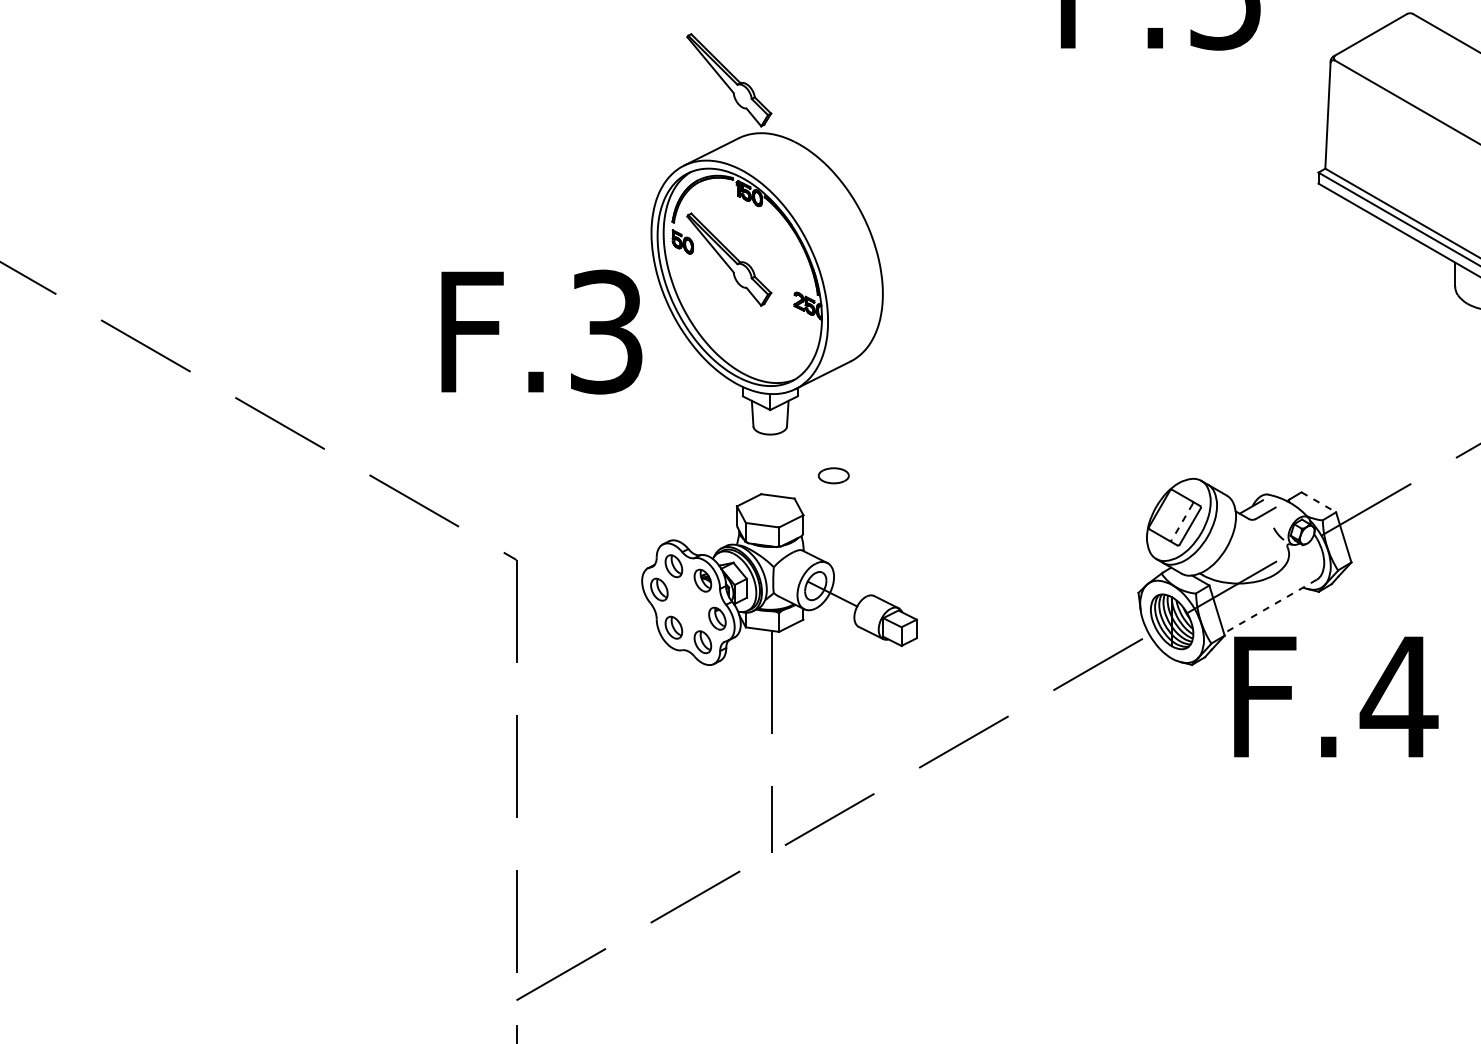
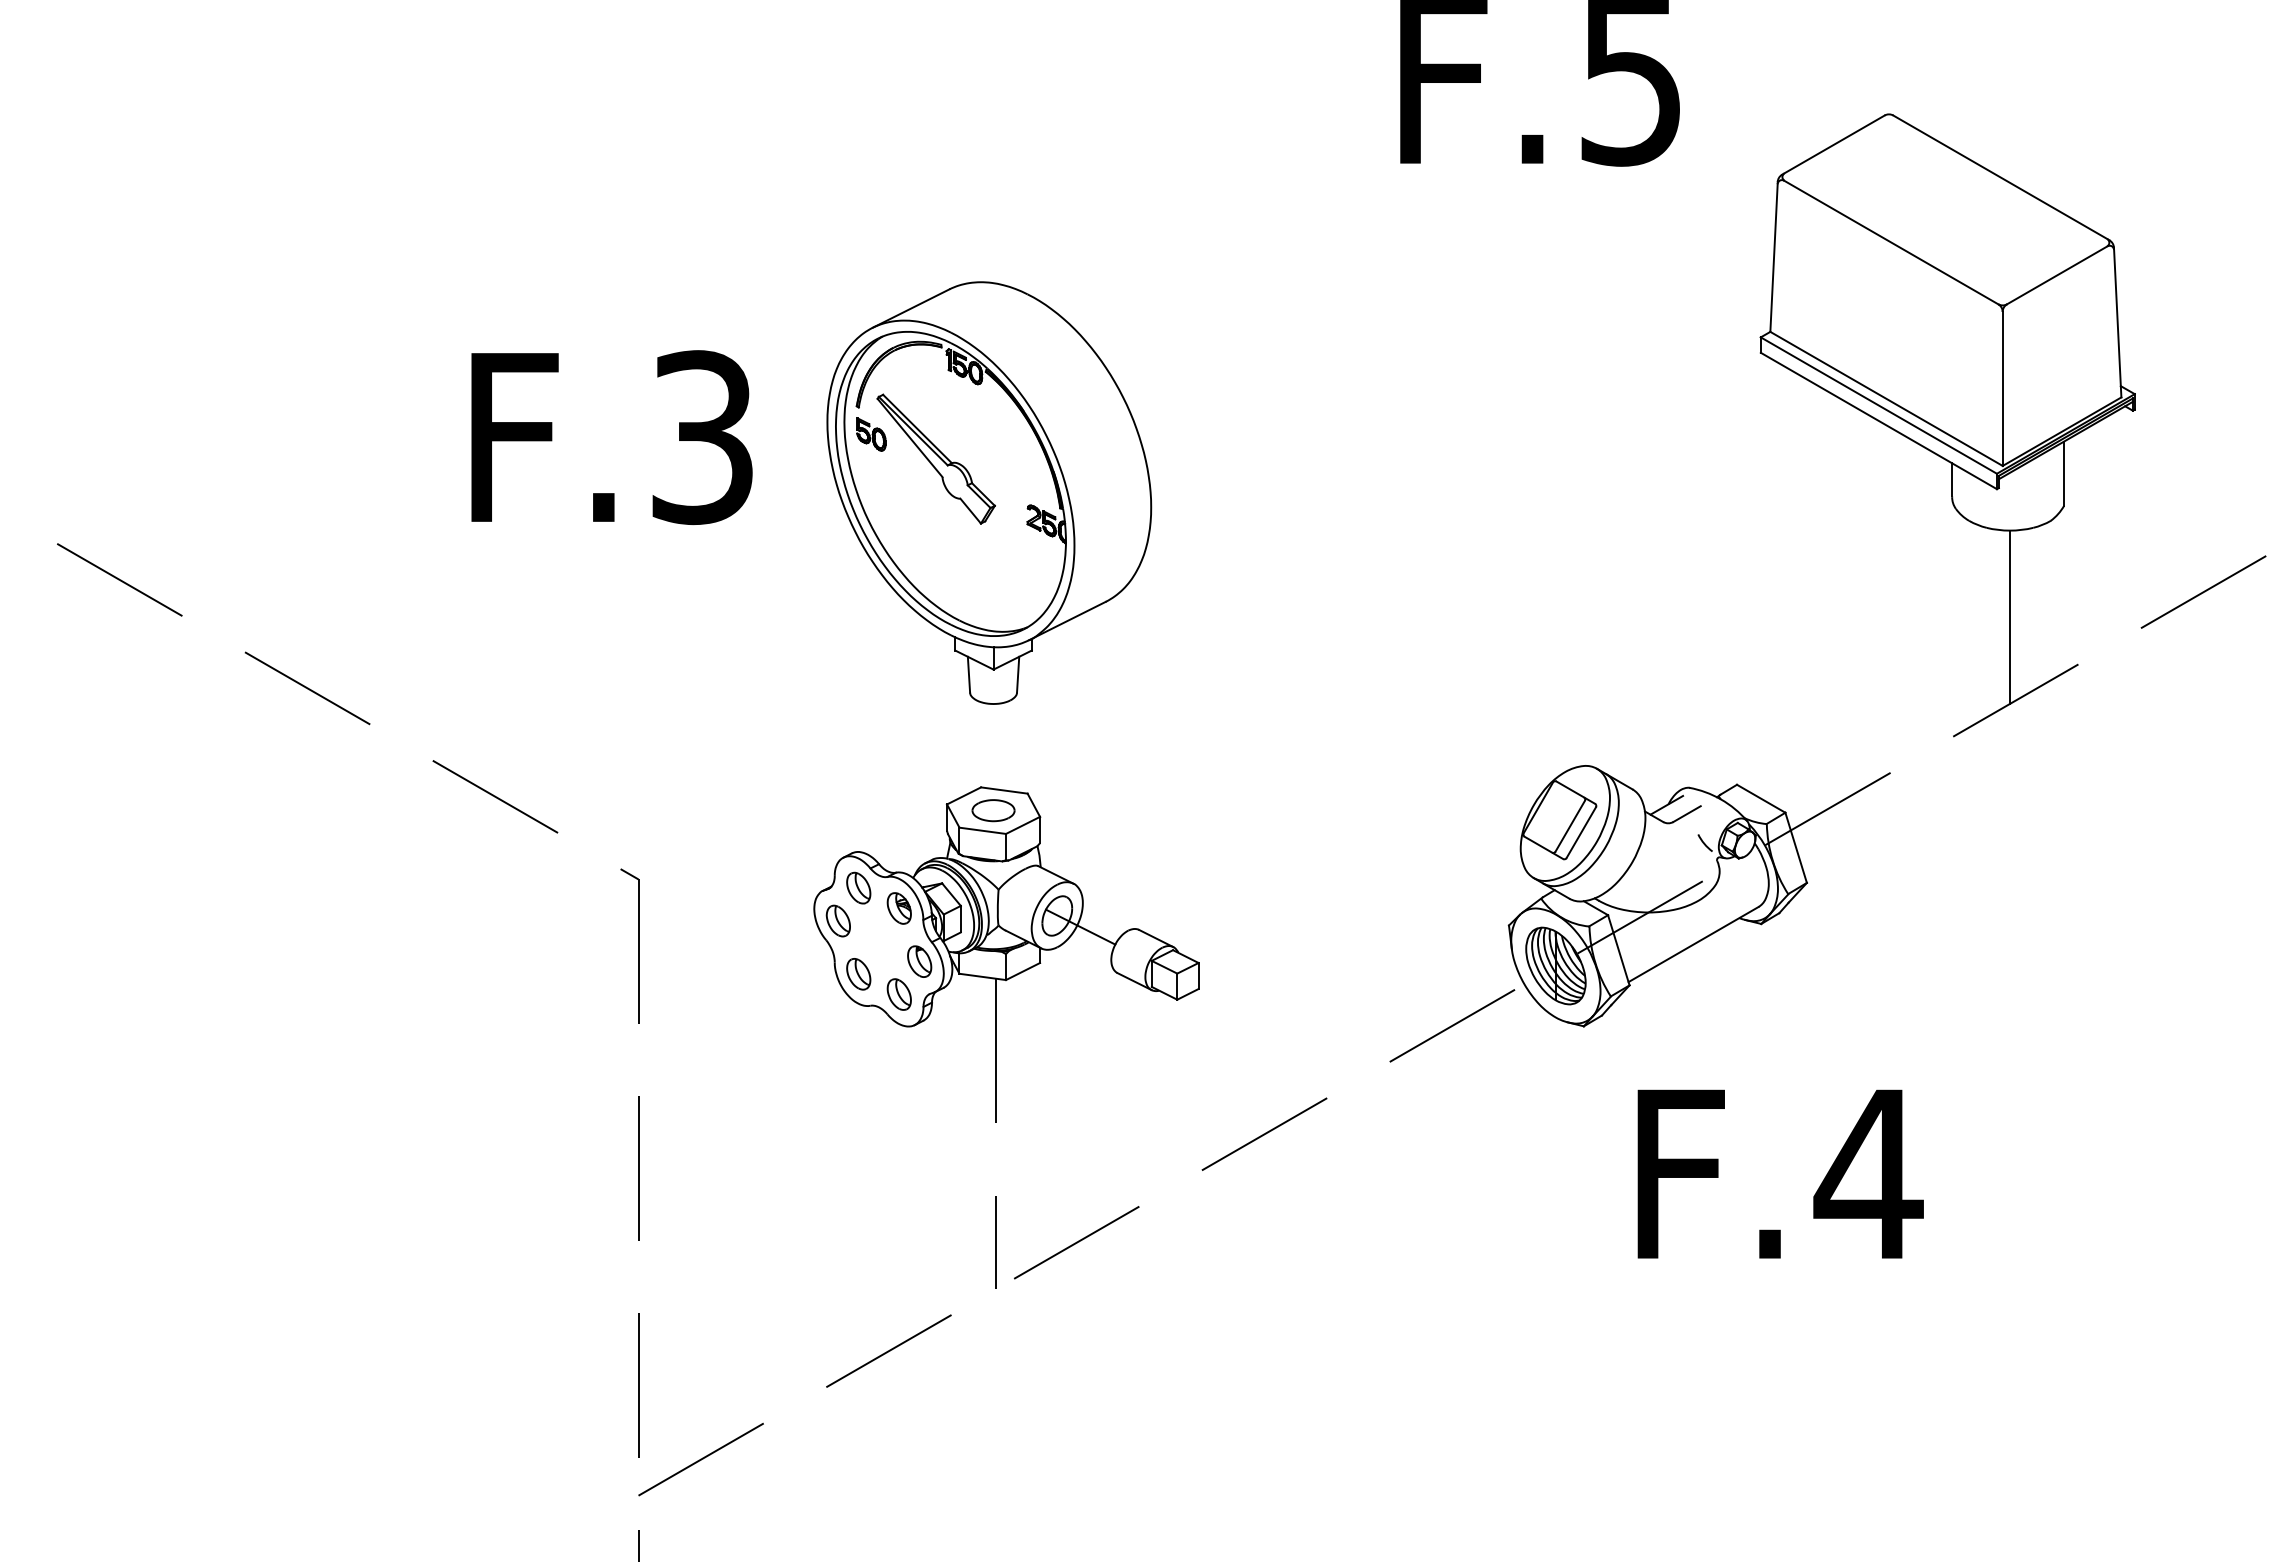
part: (728, 79) -> (935, 207), removed
text: (541, 332) -> (611, 437), moved
part: (833, 475) -> (993, 810), moved
line: (1319, 502) -> (1761, 798), dashed -> solid
line: (1181, 522) -> (1569, 826), dashed -> solid
line: (1270, 606) -> (1693, 944), dashed -> solid
text: (1336, 696) -> (1780, 1173), moved

